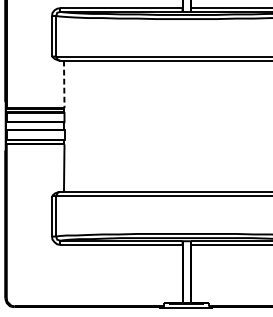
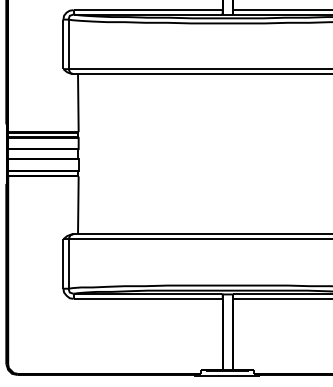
line: (64, 84) -> (78, 103), dashed -> solid

